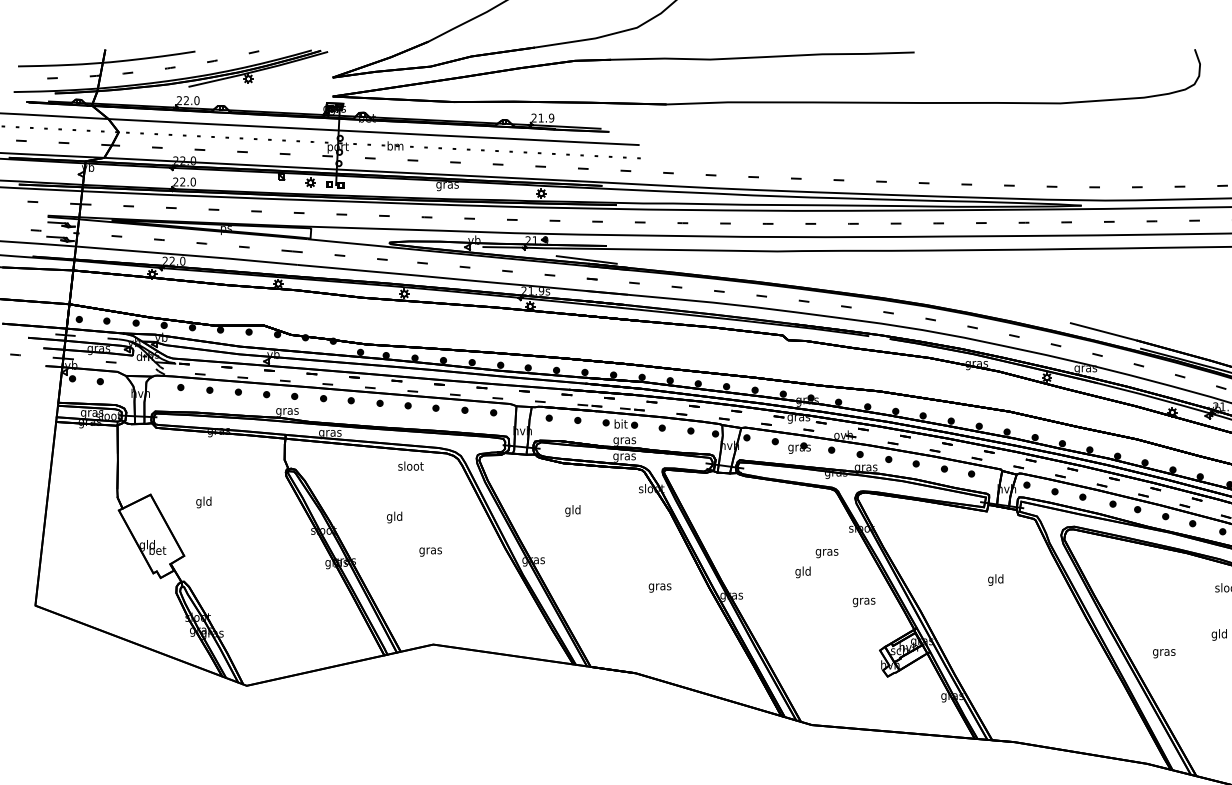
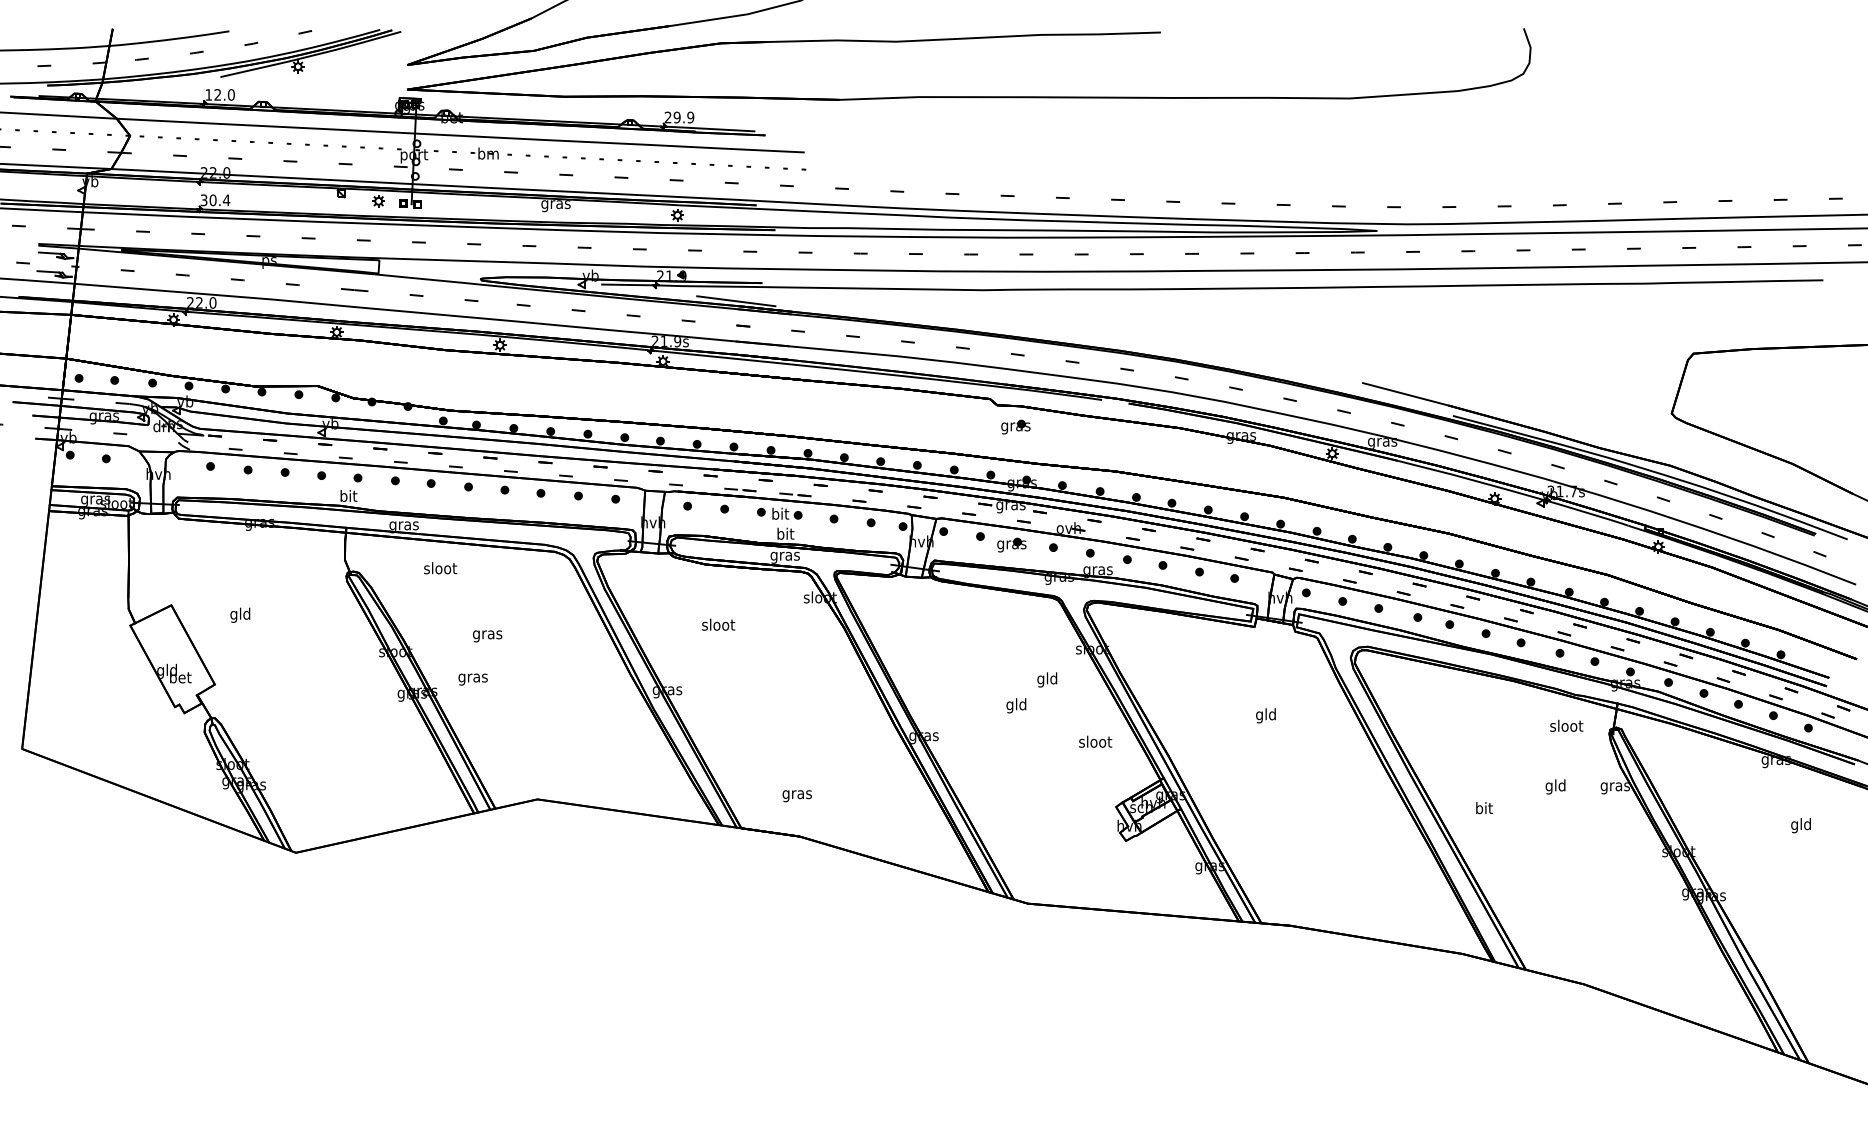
text: (179, 100) -> (208, 94), 22.0 -> 12.0
text: (540, 118) -> (676, 117), 21.9 -> 29.9
text: (184, 182) -> (215, 200), 22.0 -> 30.4
part: (802, 356) -> (1015, 426), added
text: (287, 410) -> (348, 496), gras -> bit
text: (624, 440) -> (785, 534), gras -> bit
text: (410, 466) -> (440, 568), moved
text: (573, 510) -> (718, 625), gld -> sloot
text: (394, 517) -> (487, 634), gld -> gras
text: (430, 552) -> (472, 679), moved
text: (827, 552) -> (1047, 679), gras -> gld
text: (659, 588) -> (796, 796), moved
text: (864, 600) -> (1095, 742), gras -> sloot
text: (1163, 652) -> (1483, 809), gras -> bit

